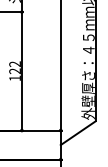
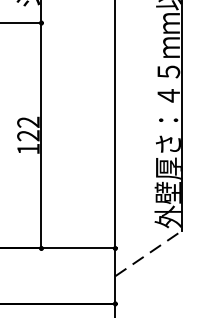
line: (78, 132) -> (149, 252), solid -> dashed

